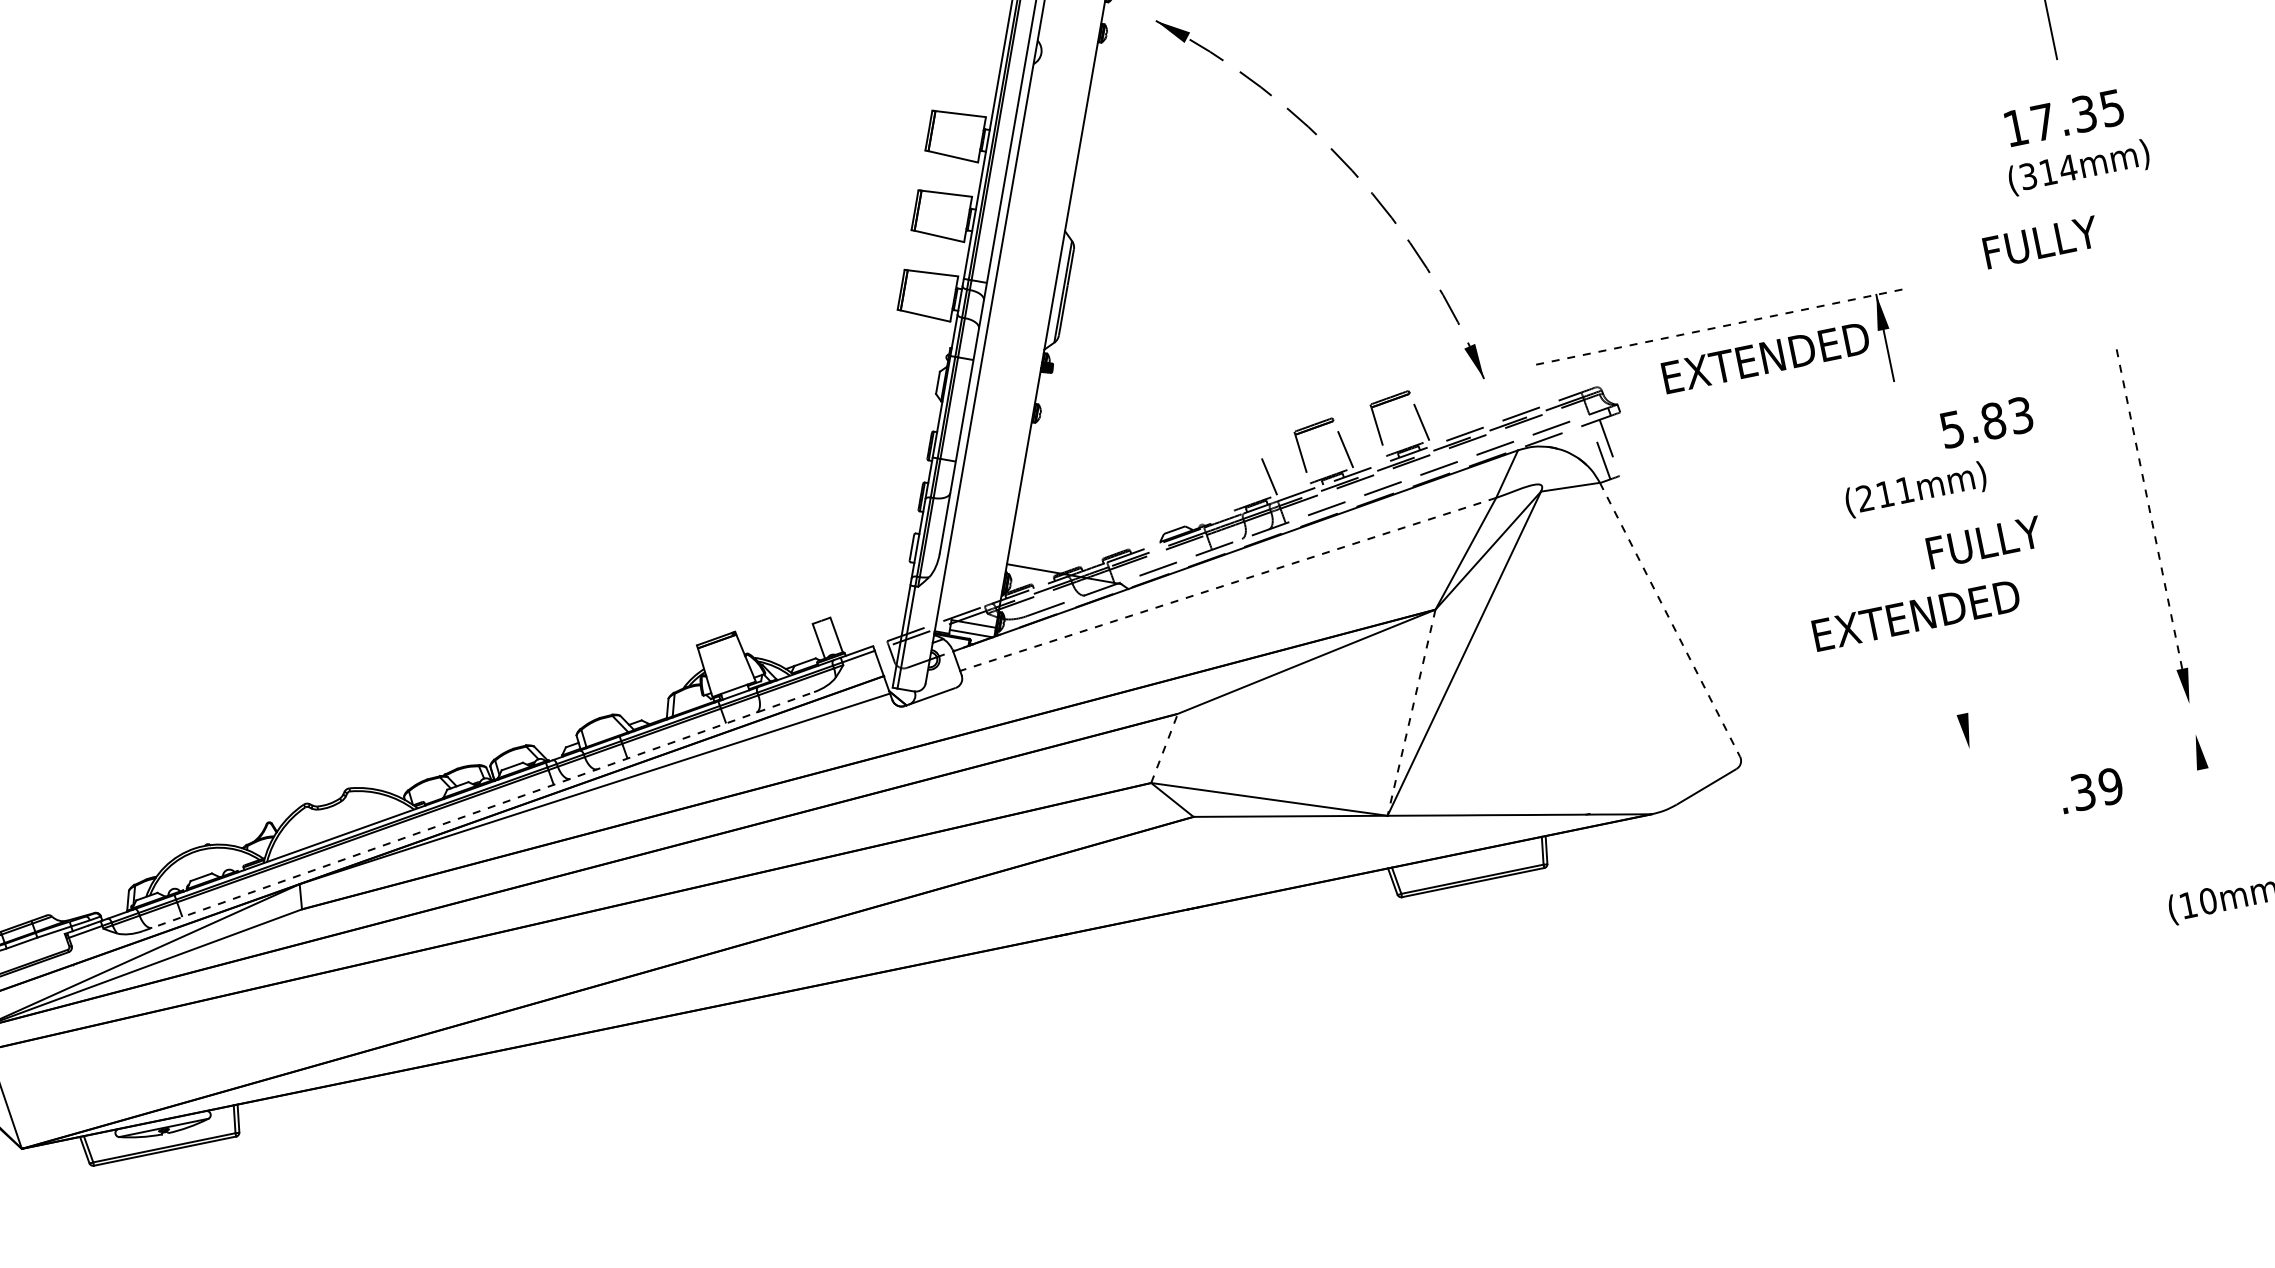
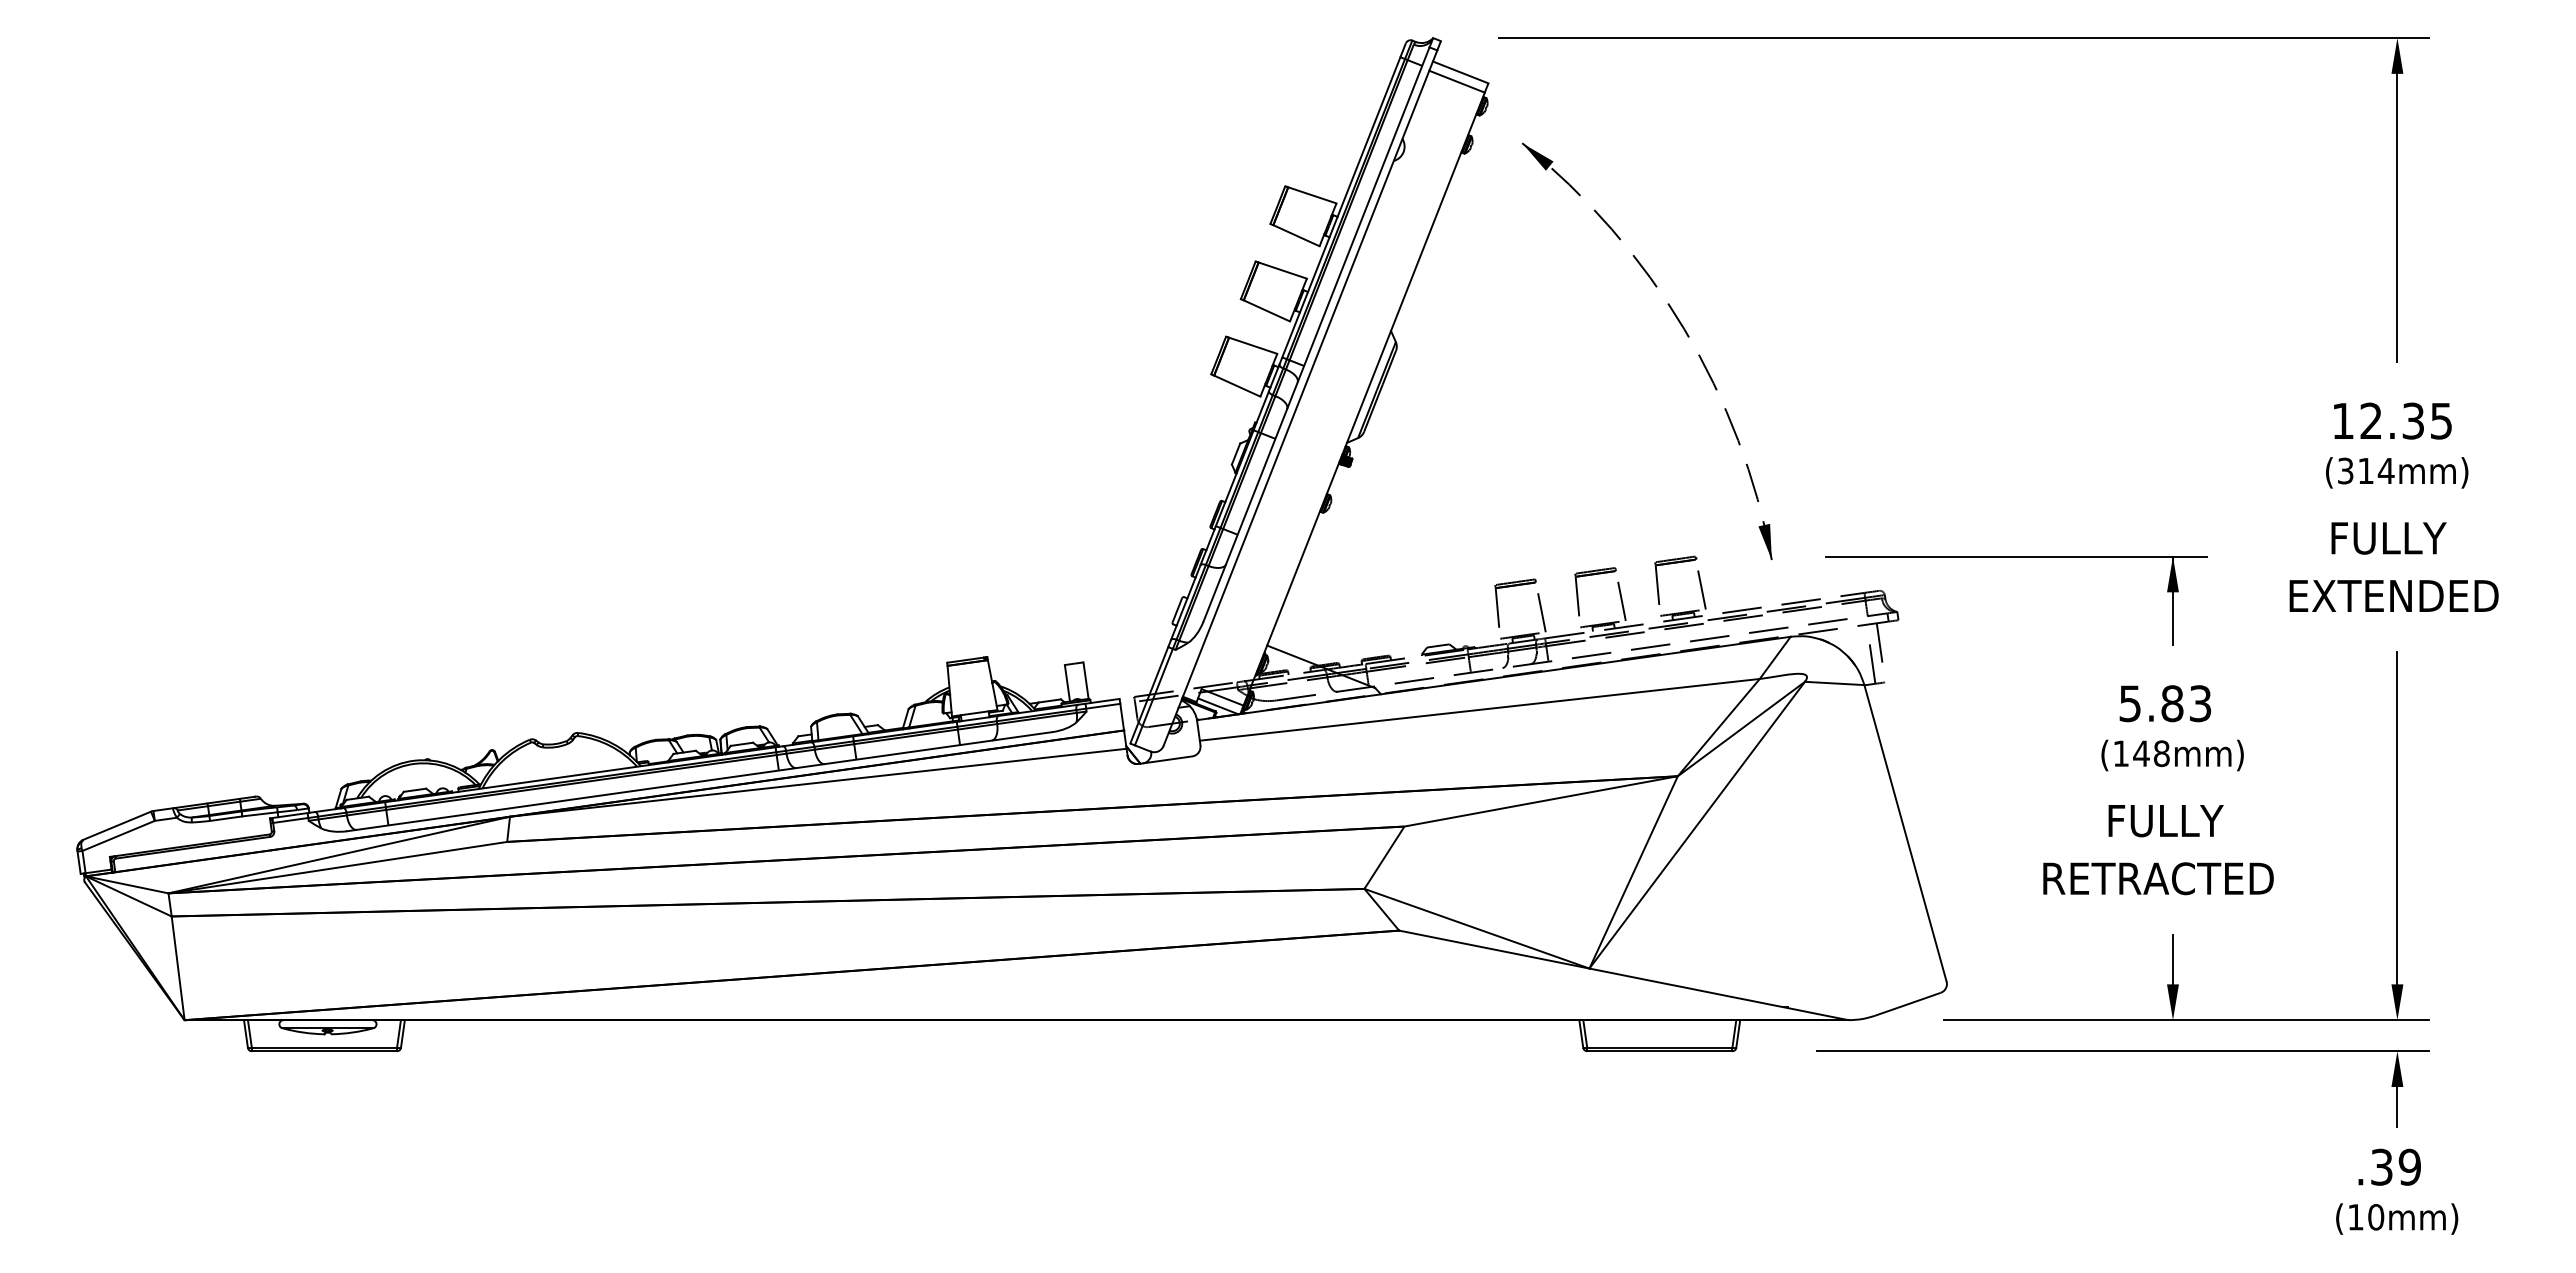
text: (2042, 121) -> (2370, 420), 17.35 -> 12.35
text: (2040, 242) -> (2388, 538), moved
line: (1723, 326) -> (2016, 556), dashed -> solid
text: (1765, 357) -> (2393, 595), moved
text: (1986, 422) -> (2165, 703), moved
part: (1238, 456) -> (1515, 586), added
text: (1885, 494) -> (2141, 753), (211mm) -> (148mm)
line: (2148, 506) -> (2397, 818), dashed -> solid
text: (1984, 543) -> (2165, 821), moved
line: (1226, 584) -> (1478, 709), dashed -> solid
text: (1928, 612) -> (2160, 878), EXTENDED -> RETRACTED
line: (1670, 619) -> (1905, 833), dashed -> solid
line: (1956, 689) -> (2172, 959), added
line: (1411, 713) -> (1633, 873), dashed -> solid
line: (1982, 746) -> (2186, 1020), added
line: (1164, 748) -> (1384, 857), dashed -> solid
line: (2206, 788) -> (2397, 1106), added
line: (1926, 789) -> (2122, 1051), added
text: (2090, 789) -> (2389, 1166), moved
line: (479, 811) -> (700, 781), dashed -> solid

